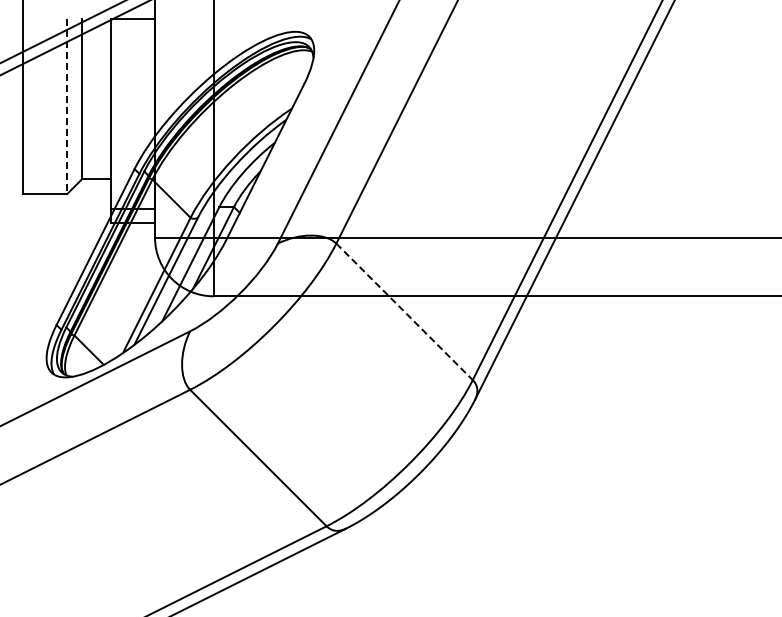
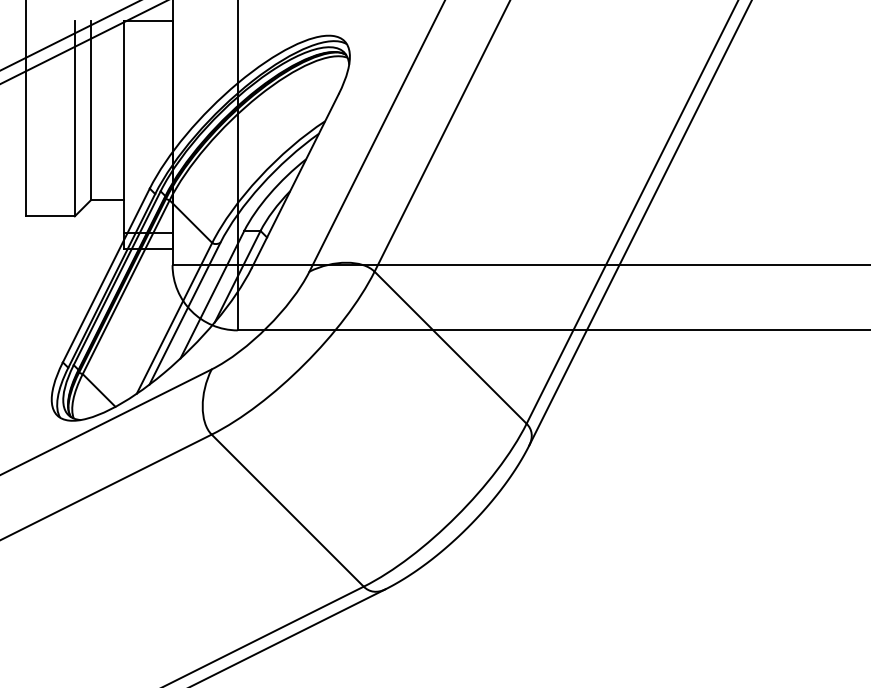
line: (67, 106) -> (75, 118), dashed -> solid
line: (404, 312) -> (450, 348), dashed -> solid

